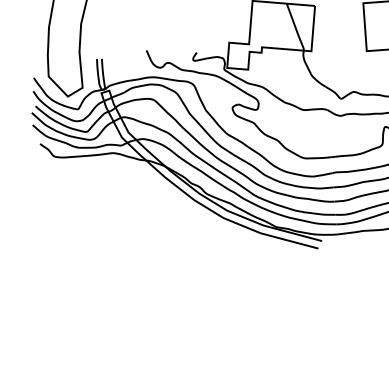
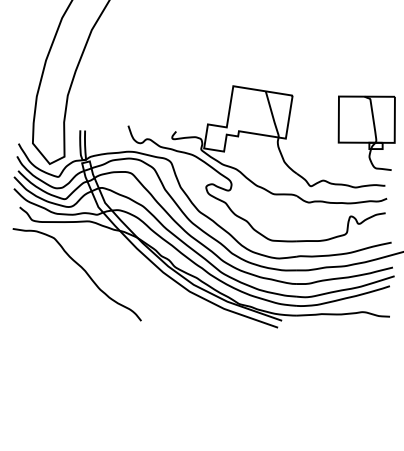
curve: (109, 202) -> (81, 268), added

